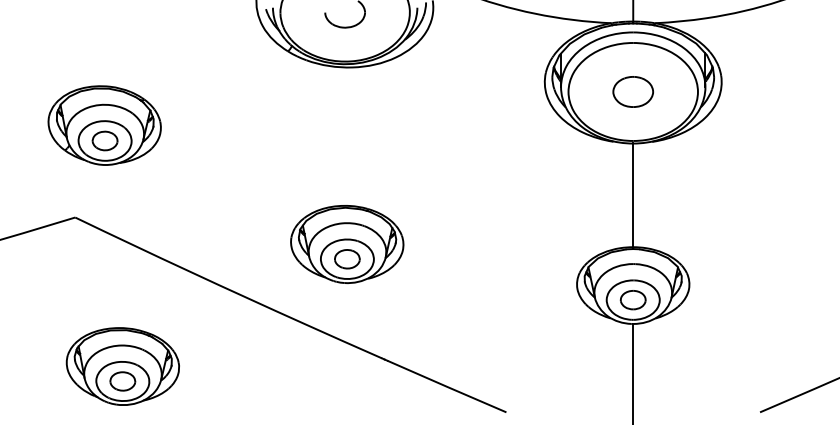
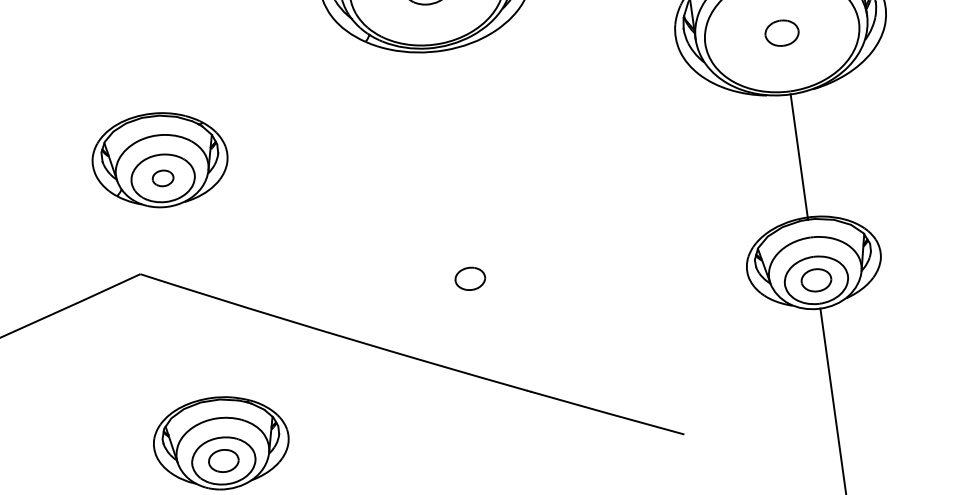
part: (632, 91) -> (781, 32), size x0.7
part: (104, 140) -> (162, 177), size x0.7
part: (347, 244) -> (468, 261), removed

